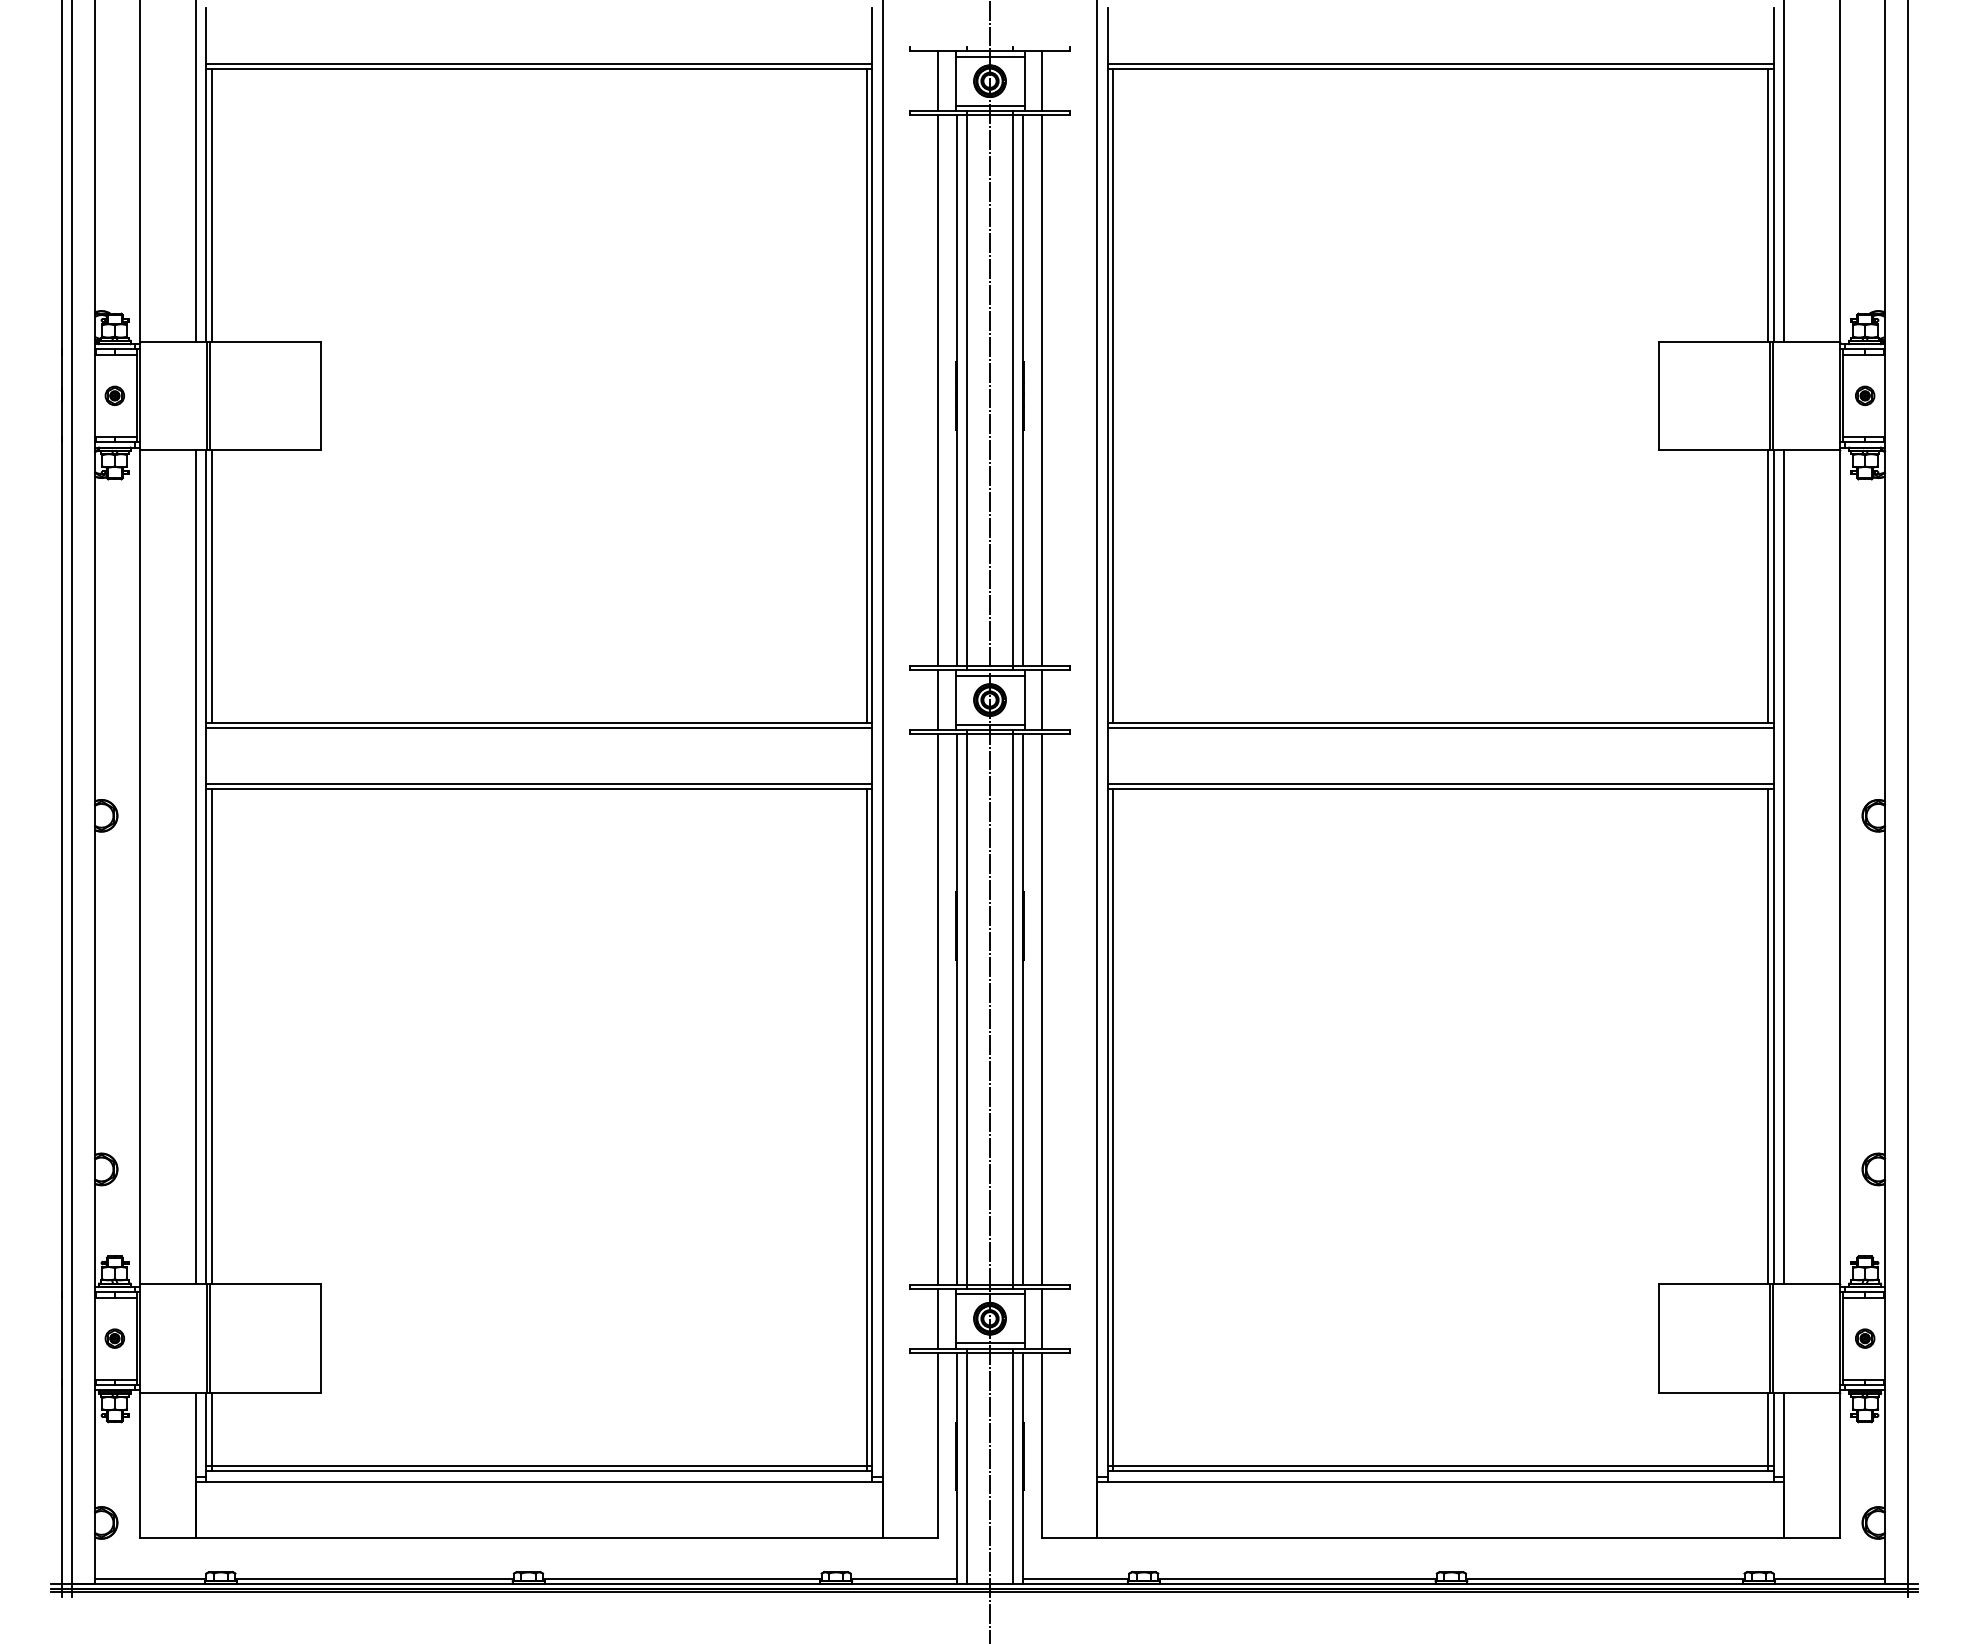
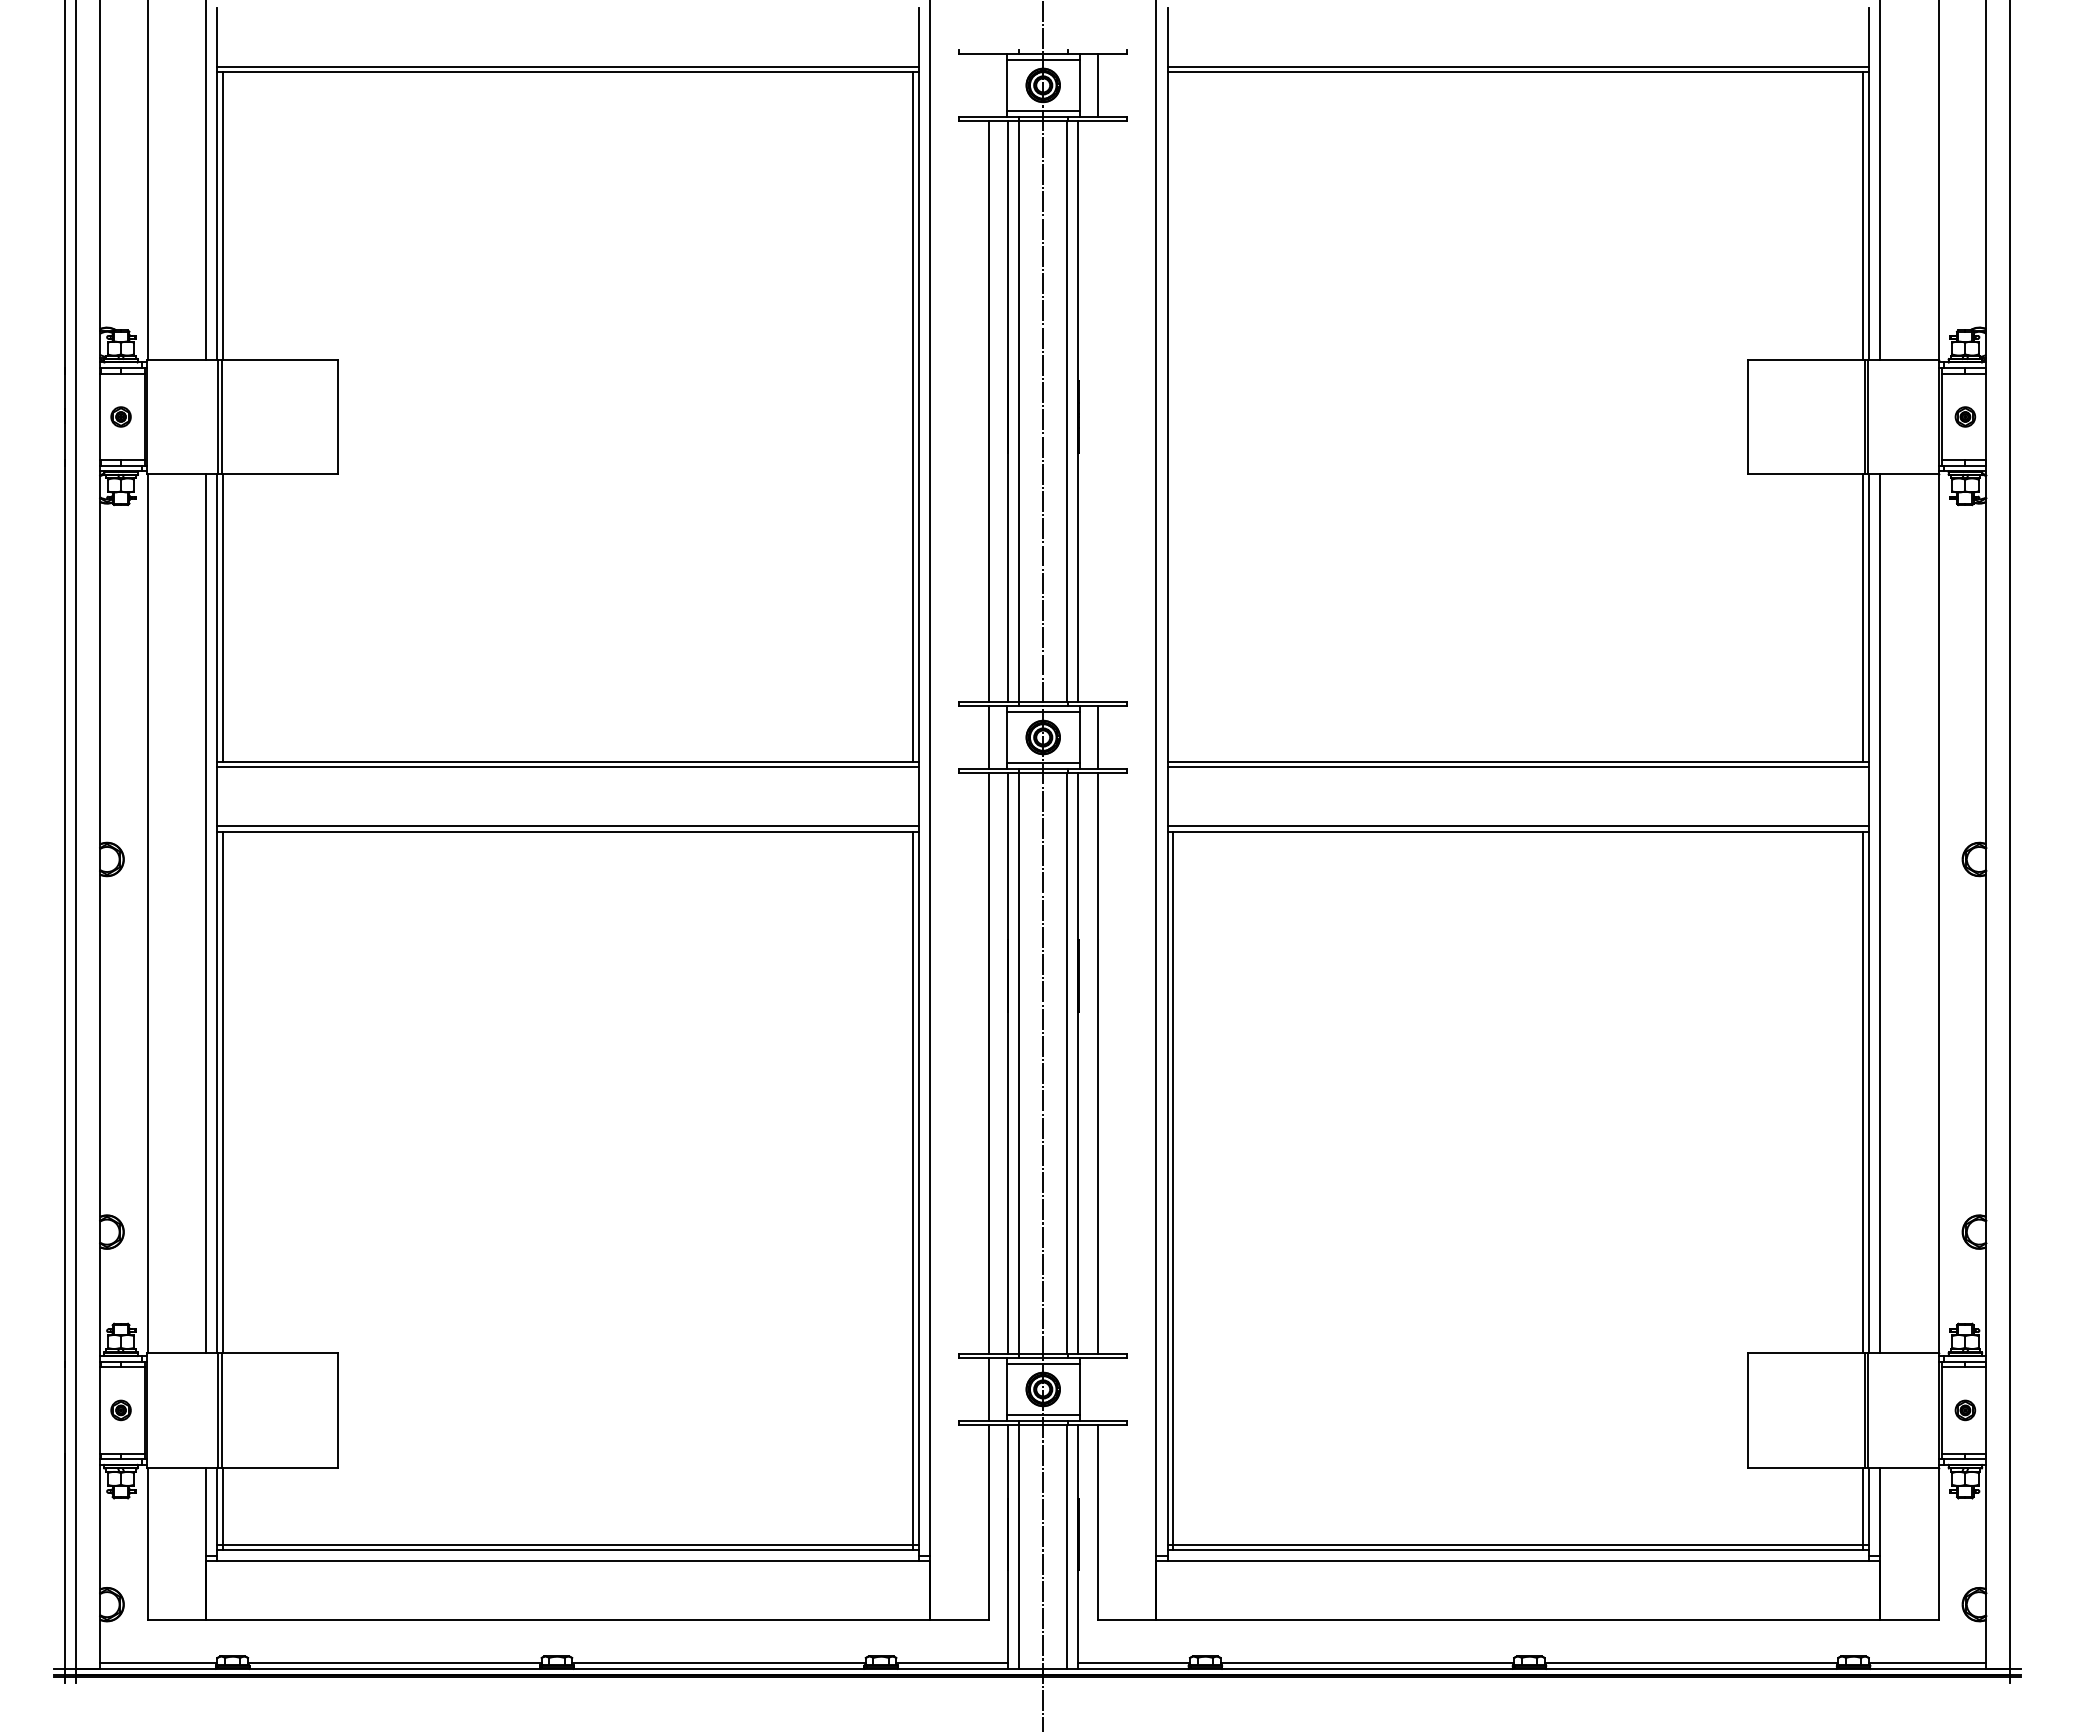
line: (938, 80) -> (988, 84), removed
line: (1041, 390) -> (1097, 411), removed
line: (1113, 395) -> (1173, 416), removed
line: (1041, 1318) -> (1097, 1389), removed

